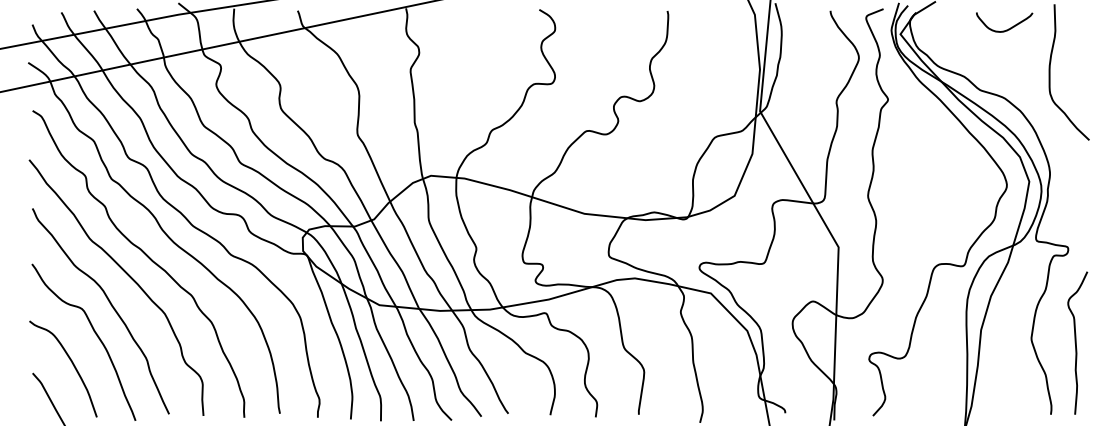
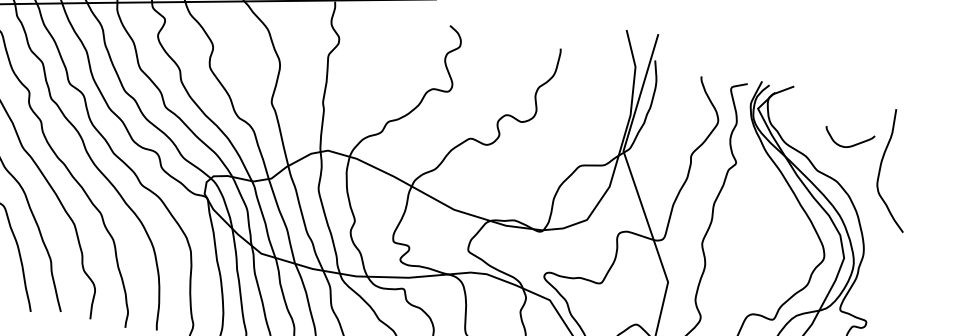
curve: (1008, 28) -> (851, 145), moved

